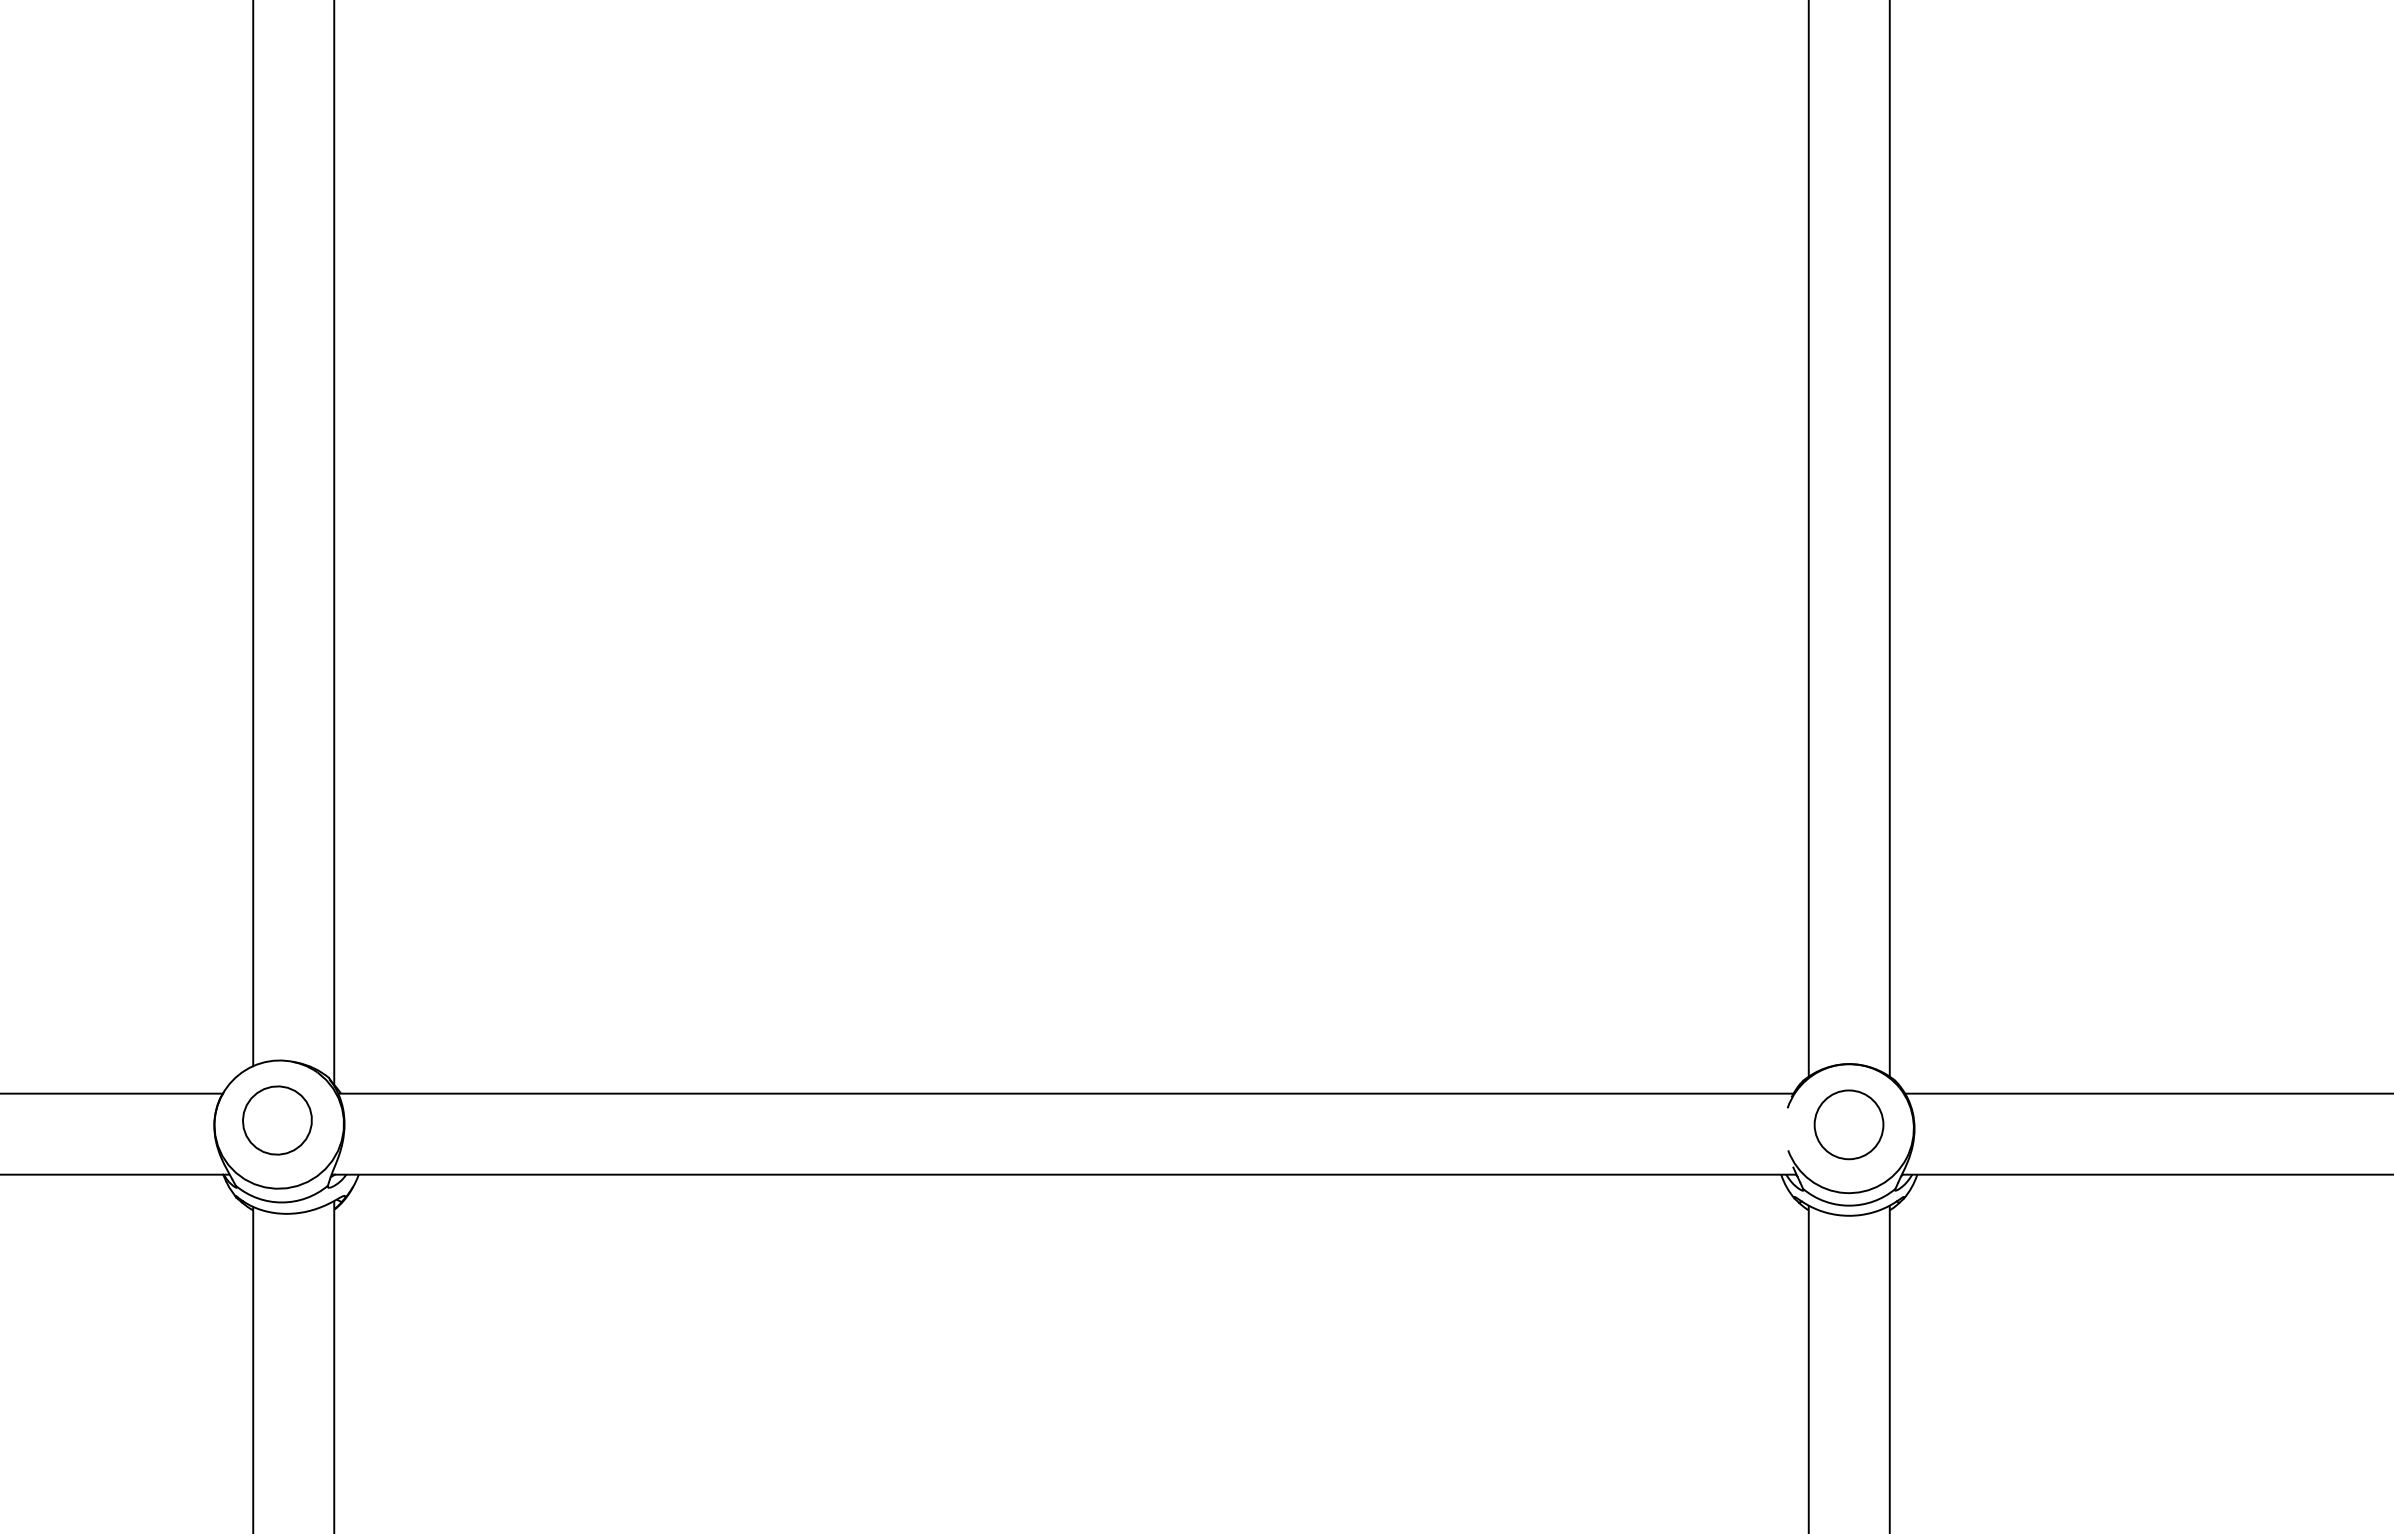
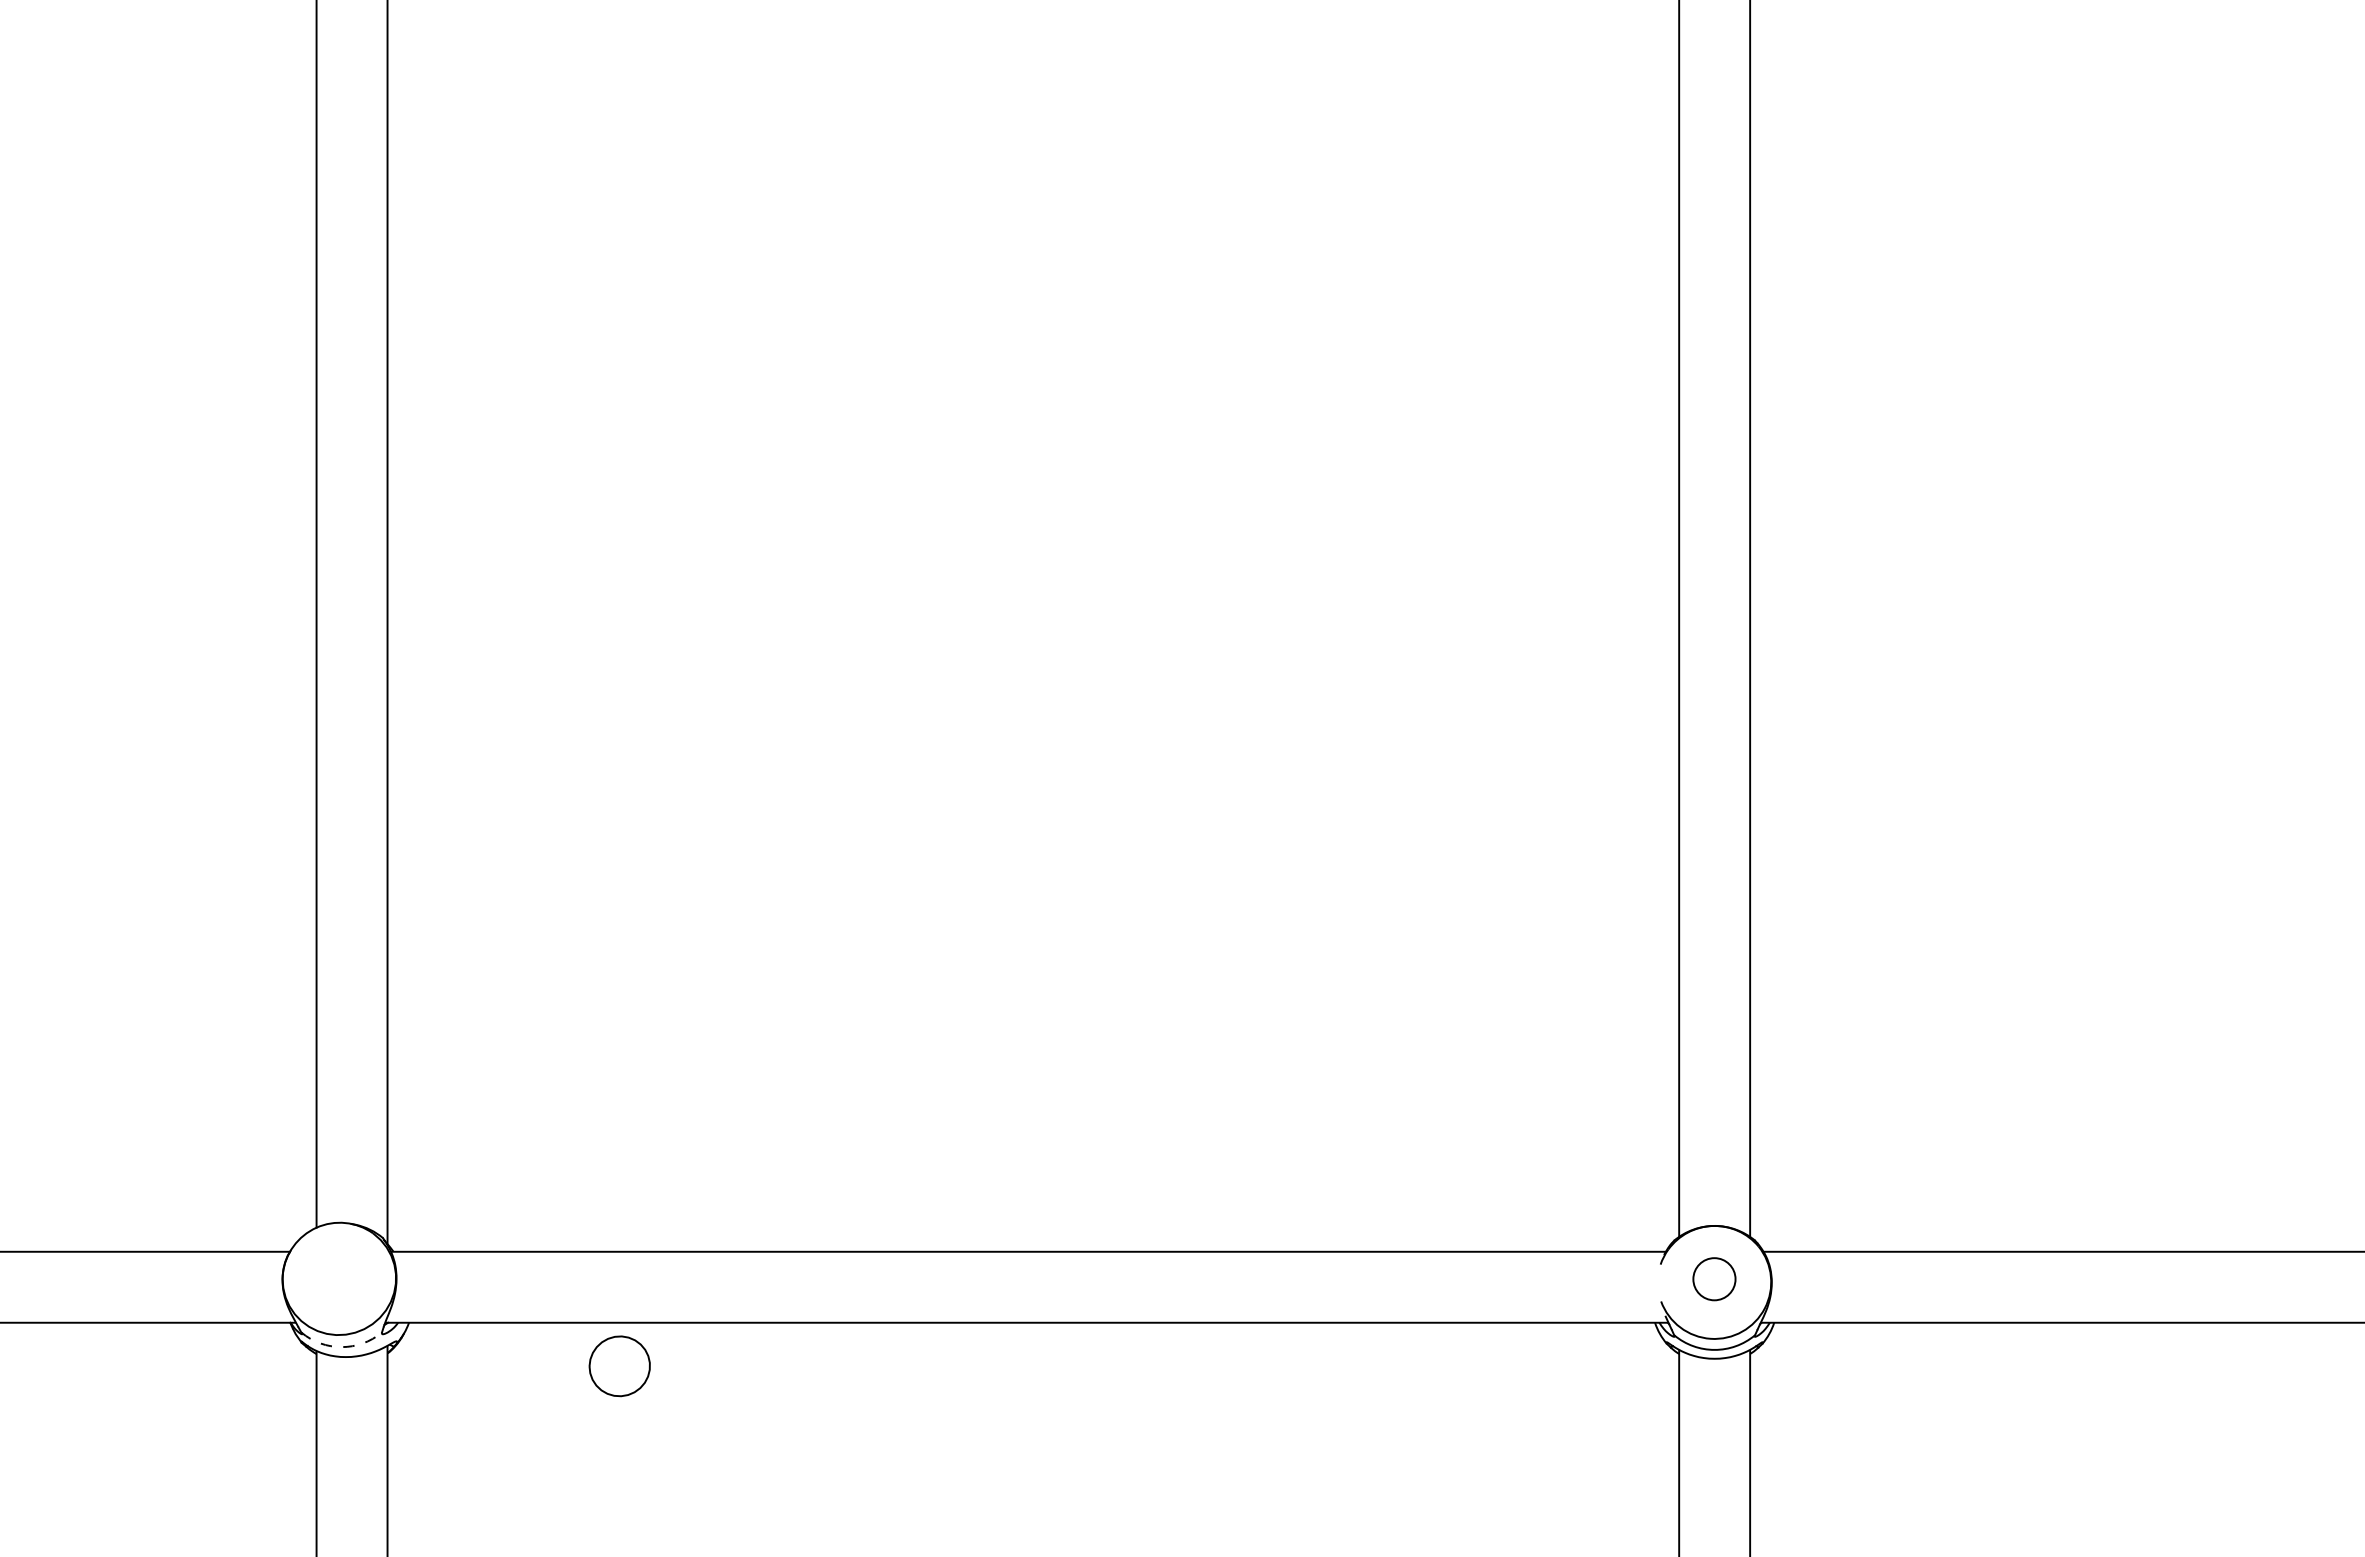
part: (277, 1120) -> (619, 1366), moved
circle: (1849, 1125) -> (1714, 1279), size x0.7
arc: (281, 1202) -> (341, 1347), solid -> dashed

